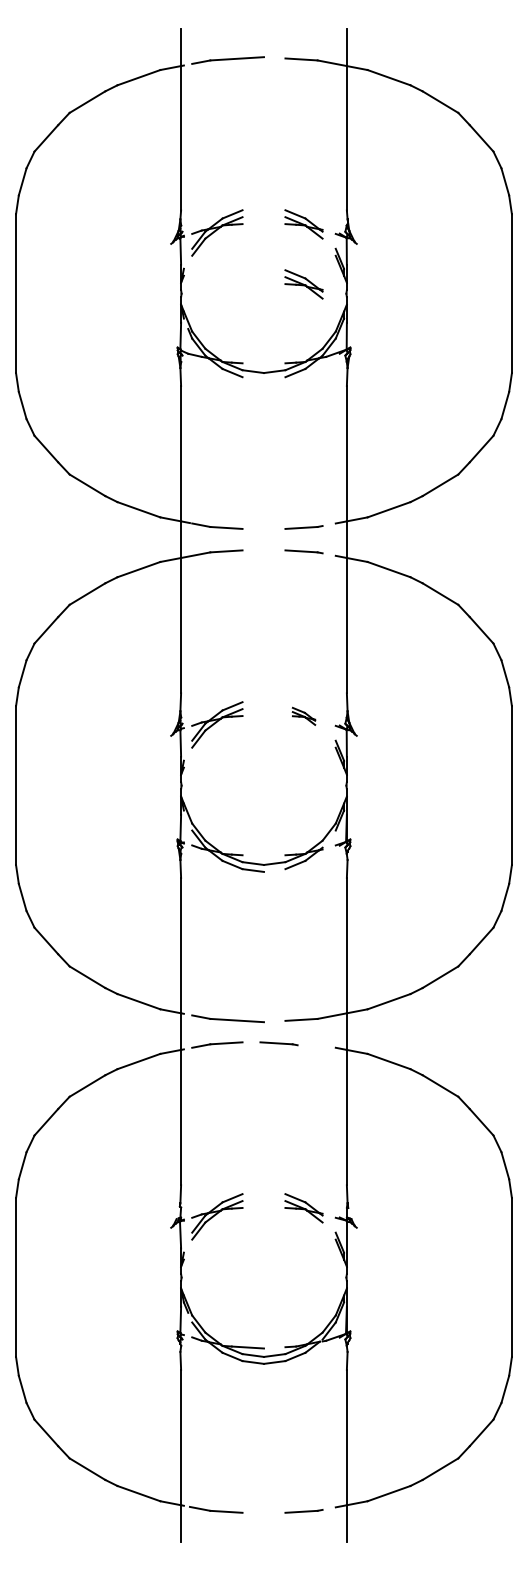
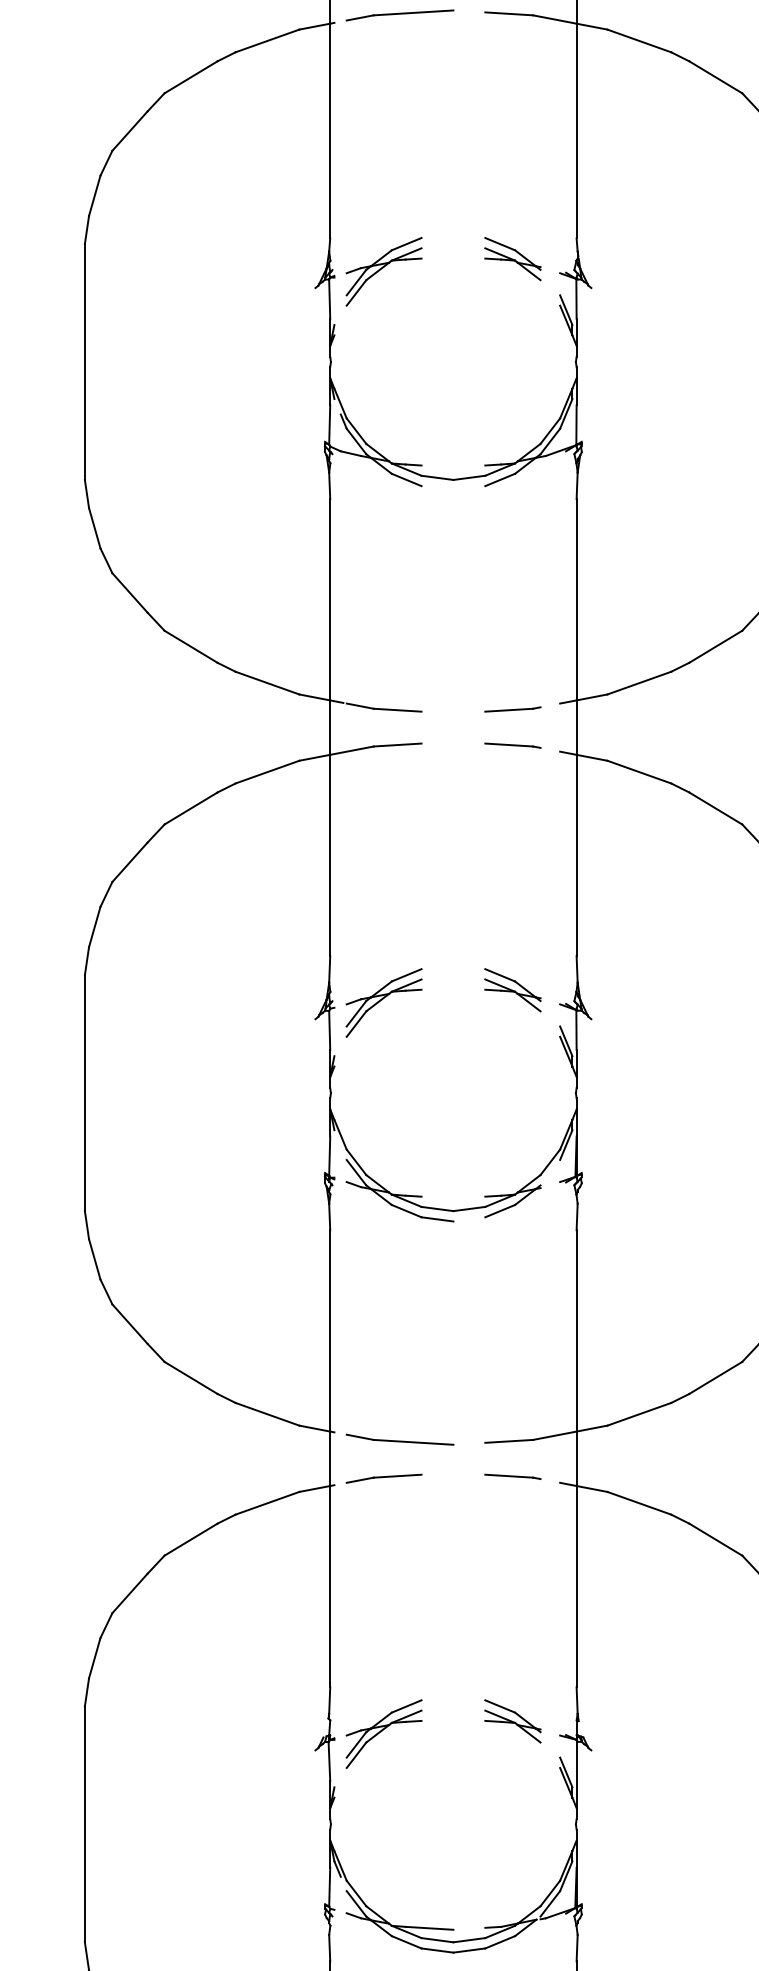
part: (303, 284) -> (512, 348), removed
part: (303, 716) -> (512, 990), size x1.67
line: (278, 1043) -> (512, 1476), moved

